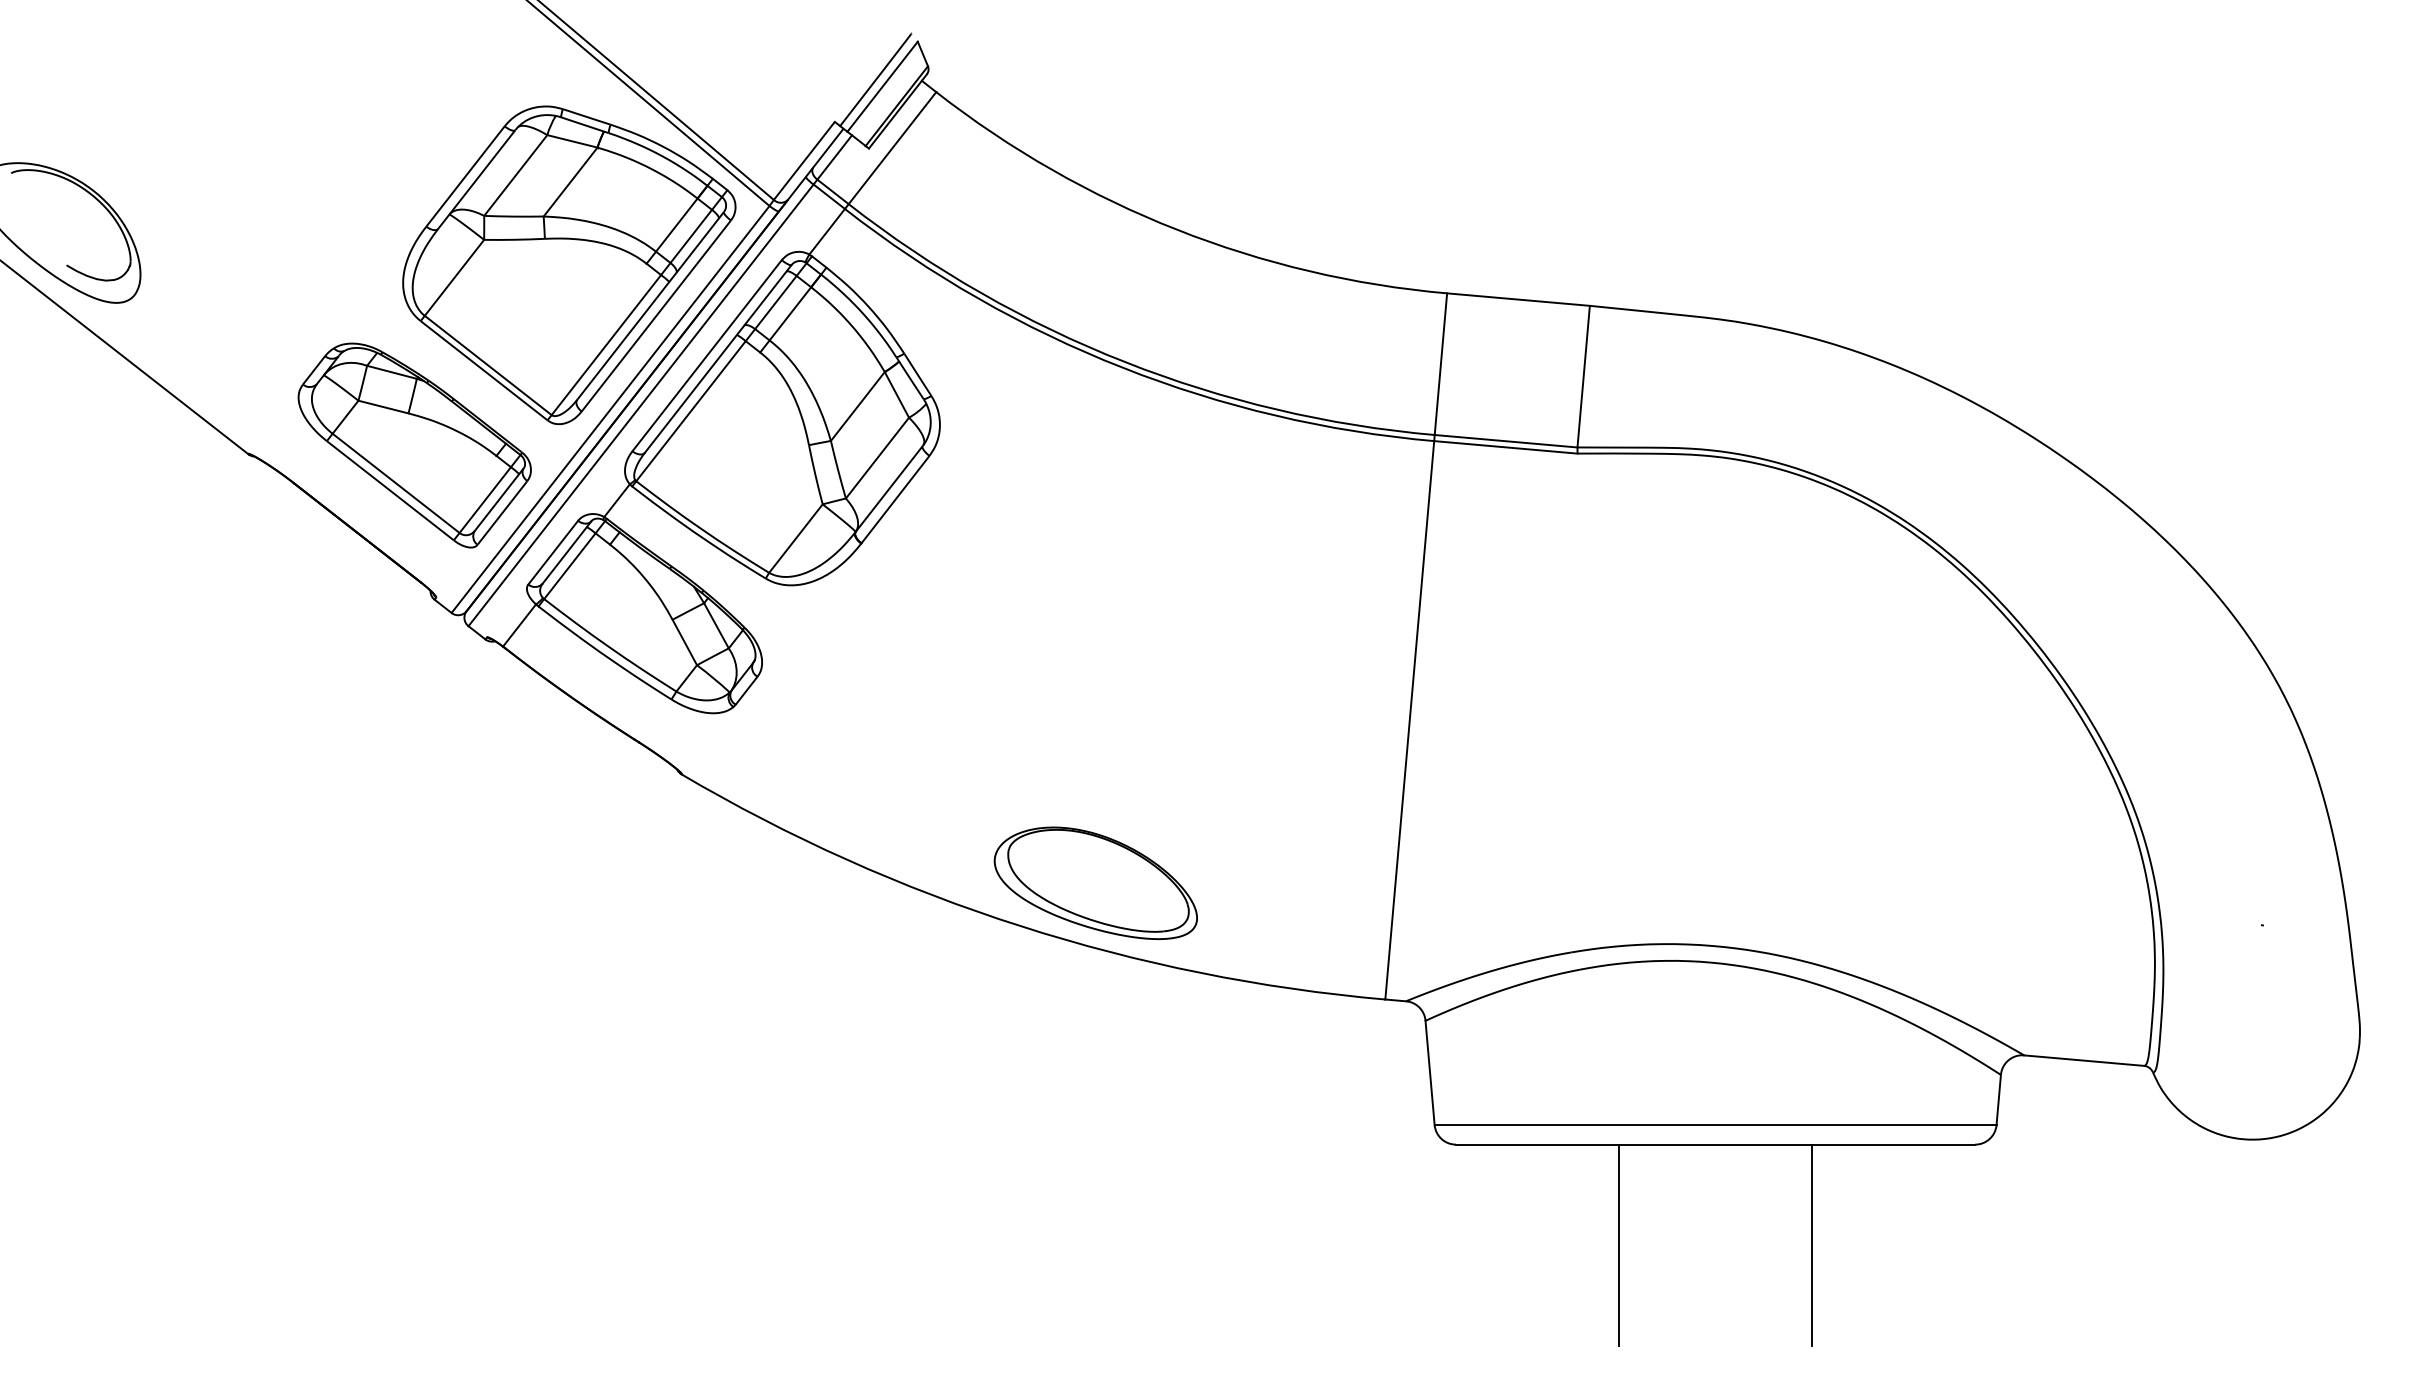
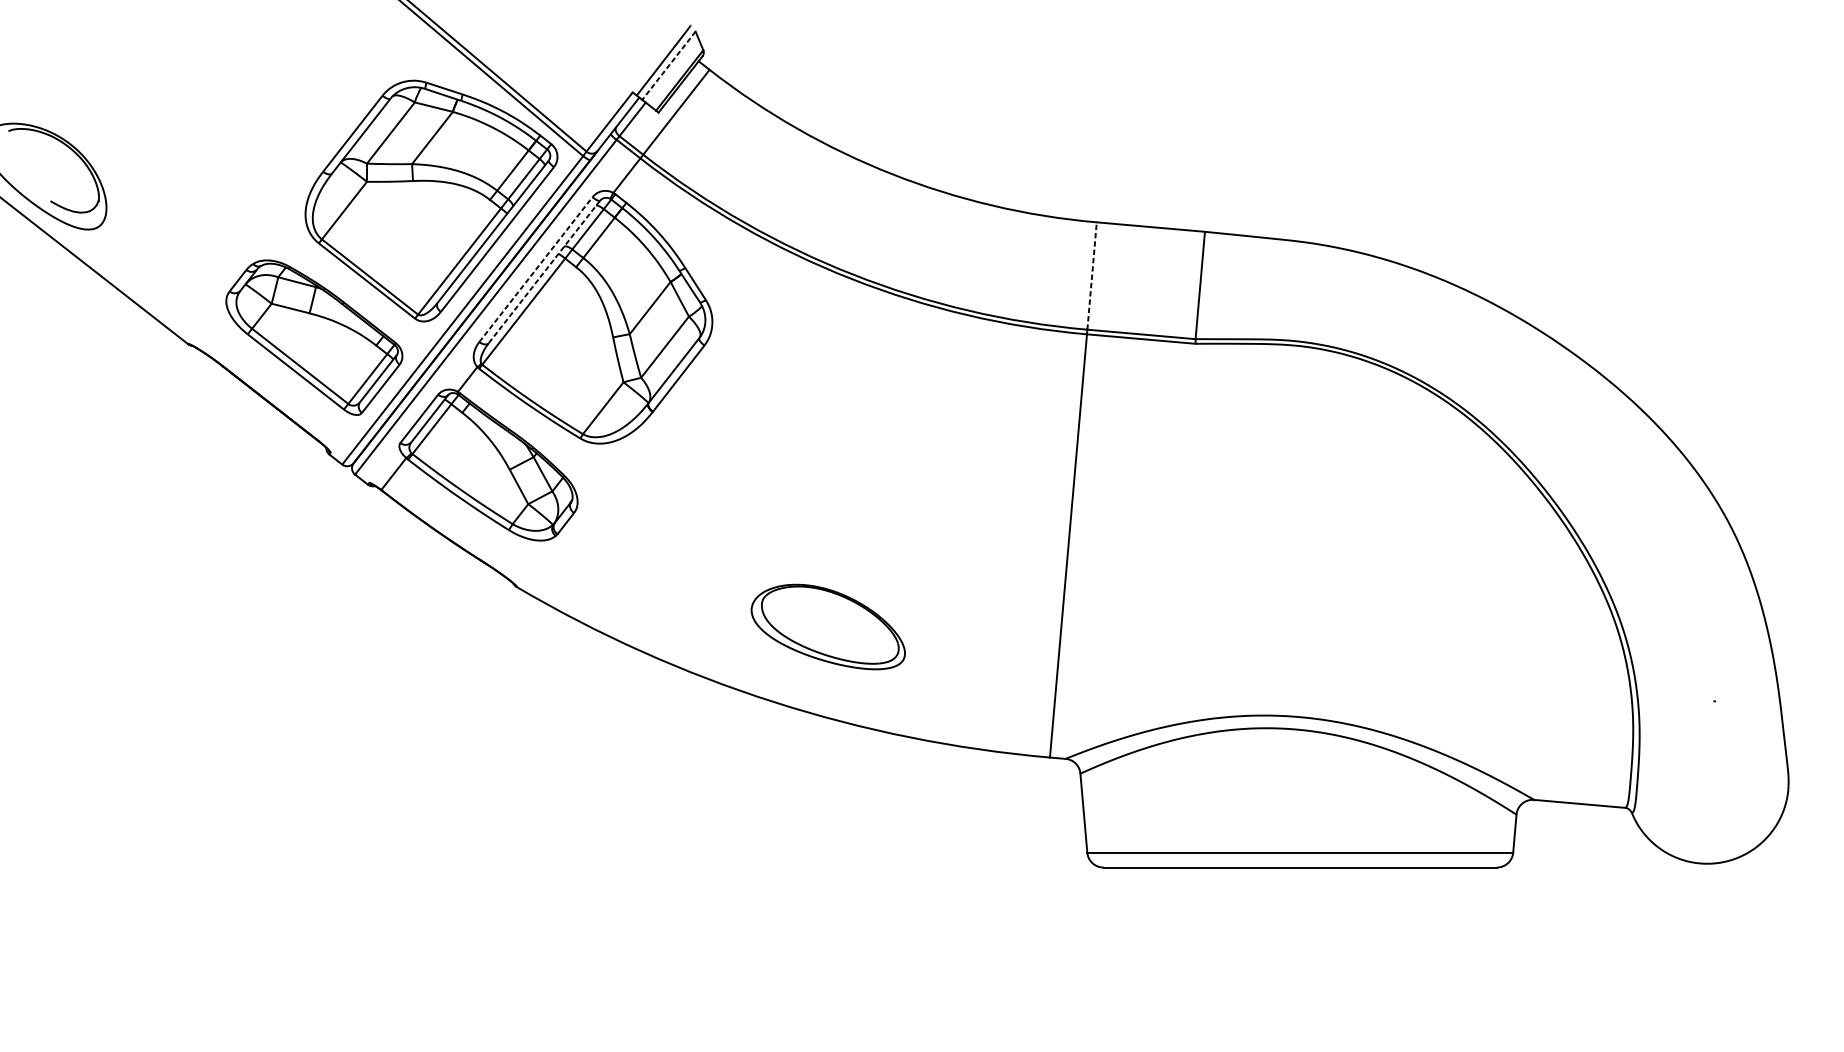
line: (882, 87) -> (668, 66), solid -> dashed
line: (707, 355) -> (536, 269), solid -> dashed
line: (717, 359) -> (543, 272), solid -> dashed
line: (1440, 363) -> (1091, 275), solid -> dashed
part: (1095, 883) -> (828, 627), moved
line: (1618, 1245) -> (1226, 943), removed
line: (1812, 1245) -> (1373, 943), removed

